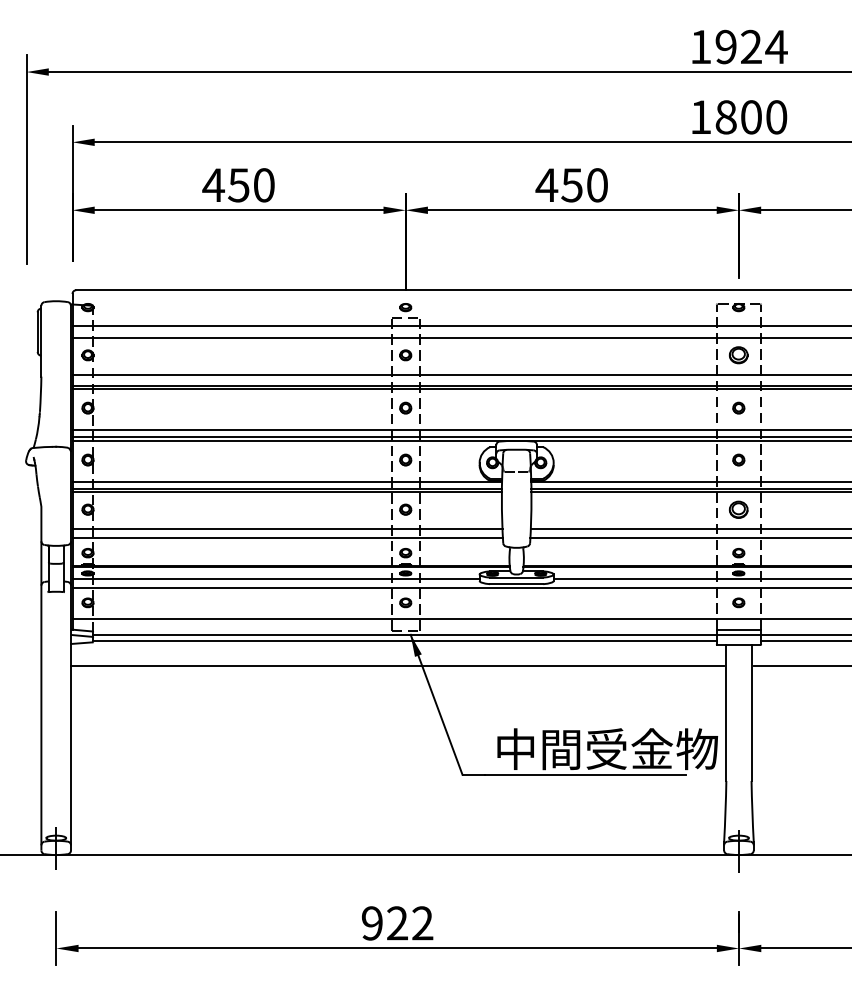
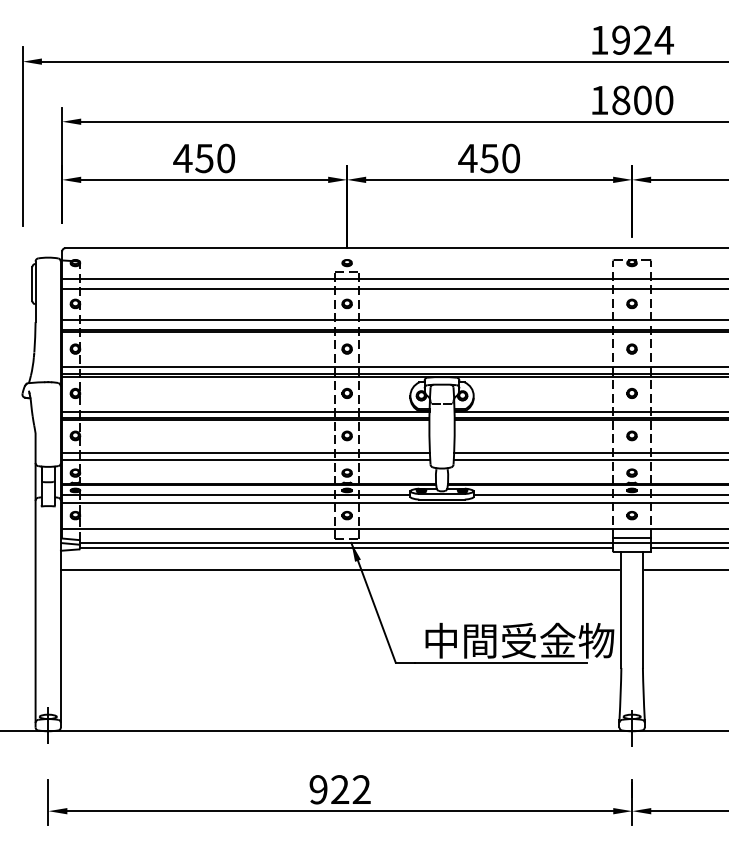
part: (738, 355) -> (631, 304), size x0.62
part: (738, 509) -> (631, 435), size x0.62

